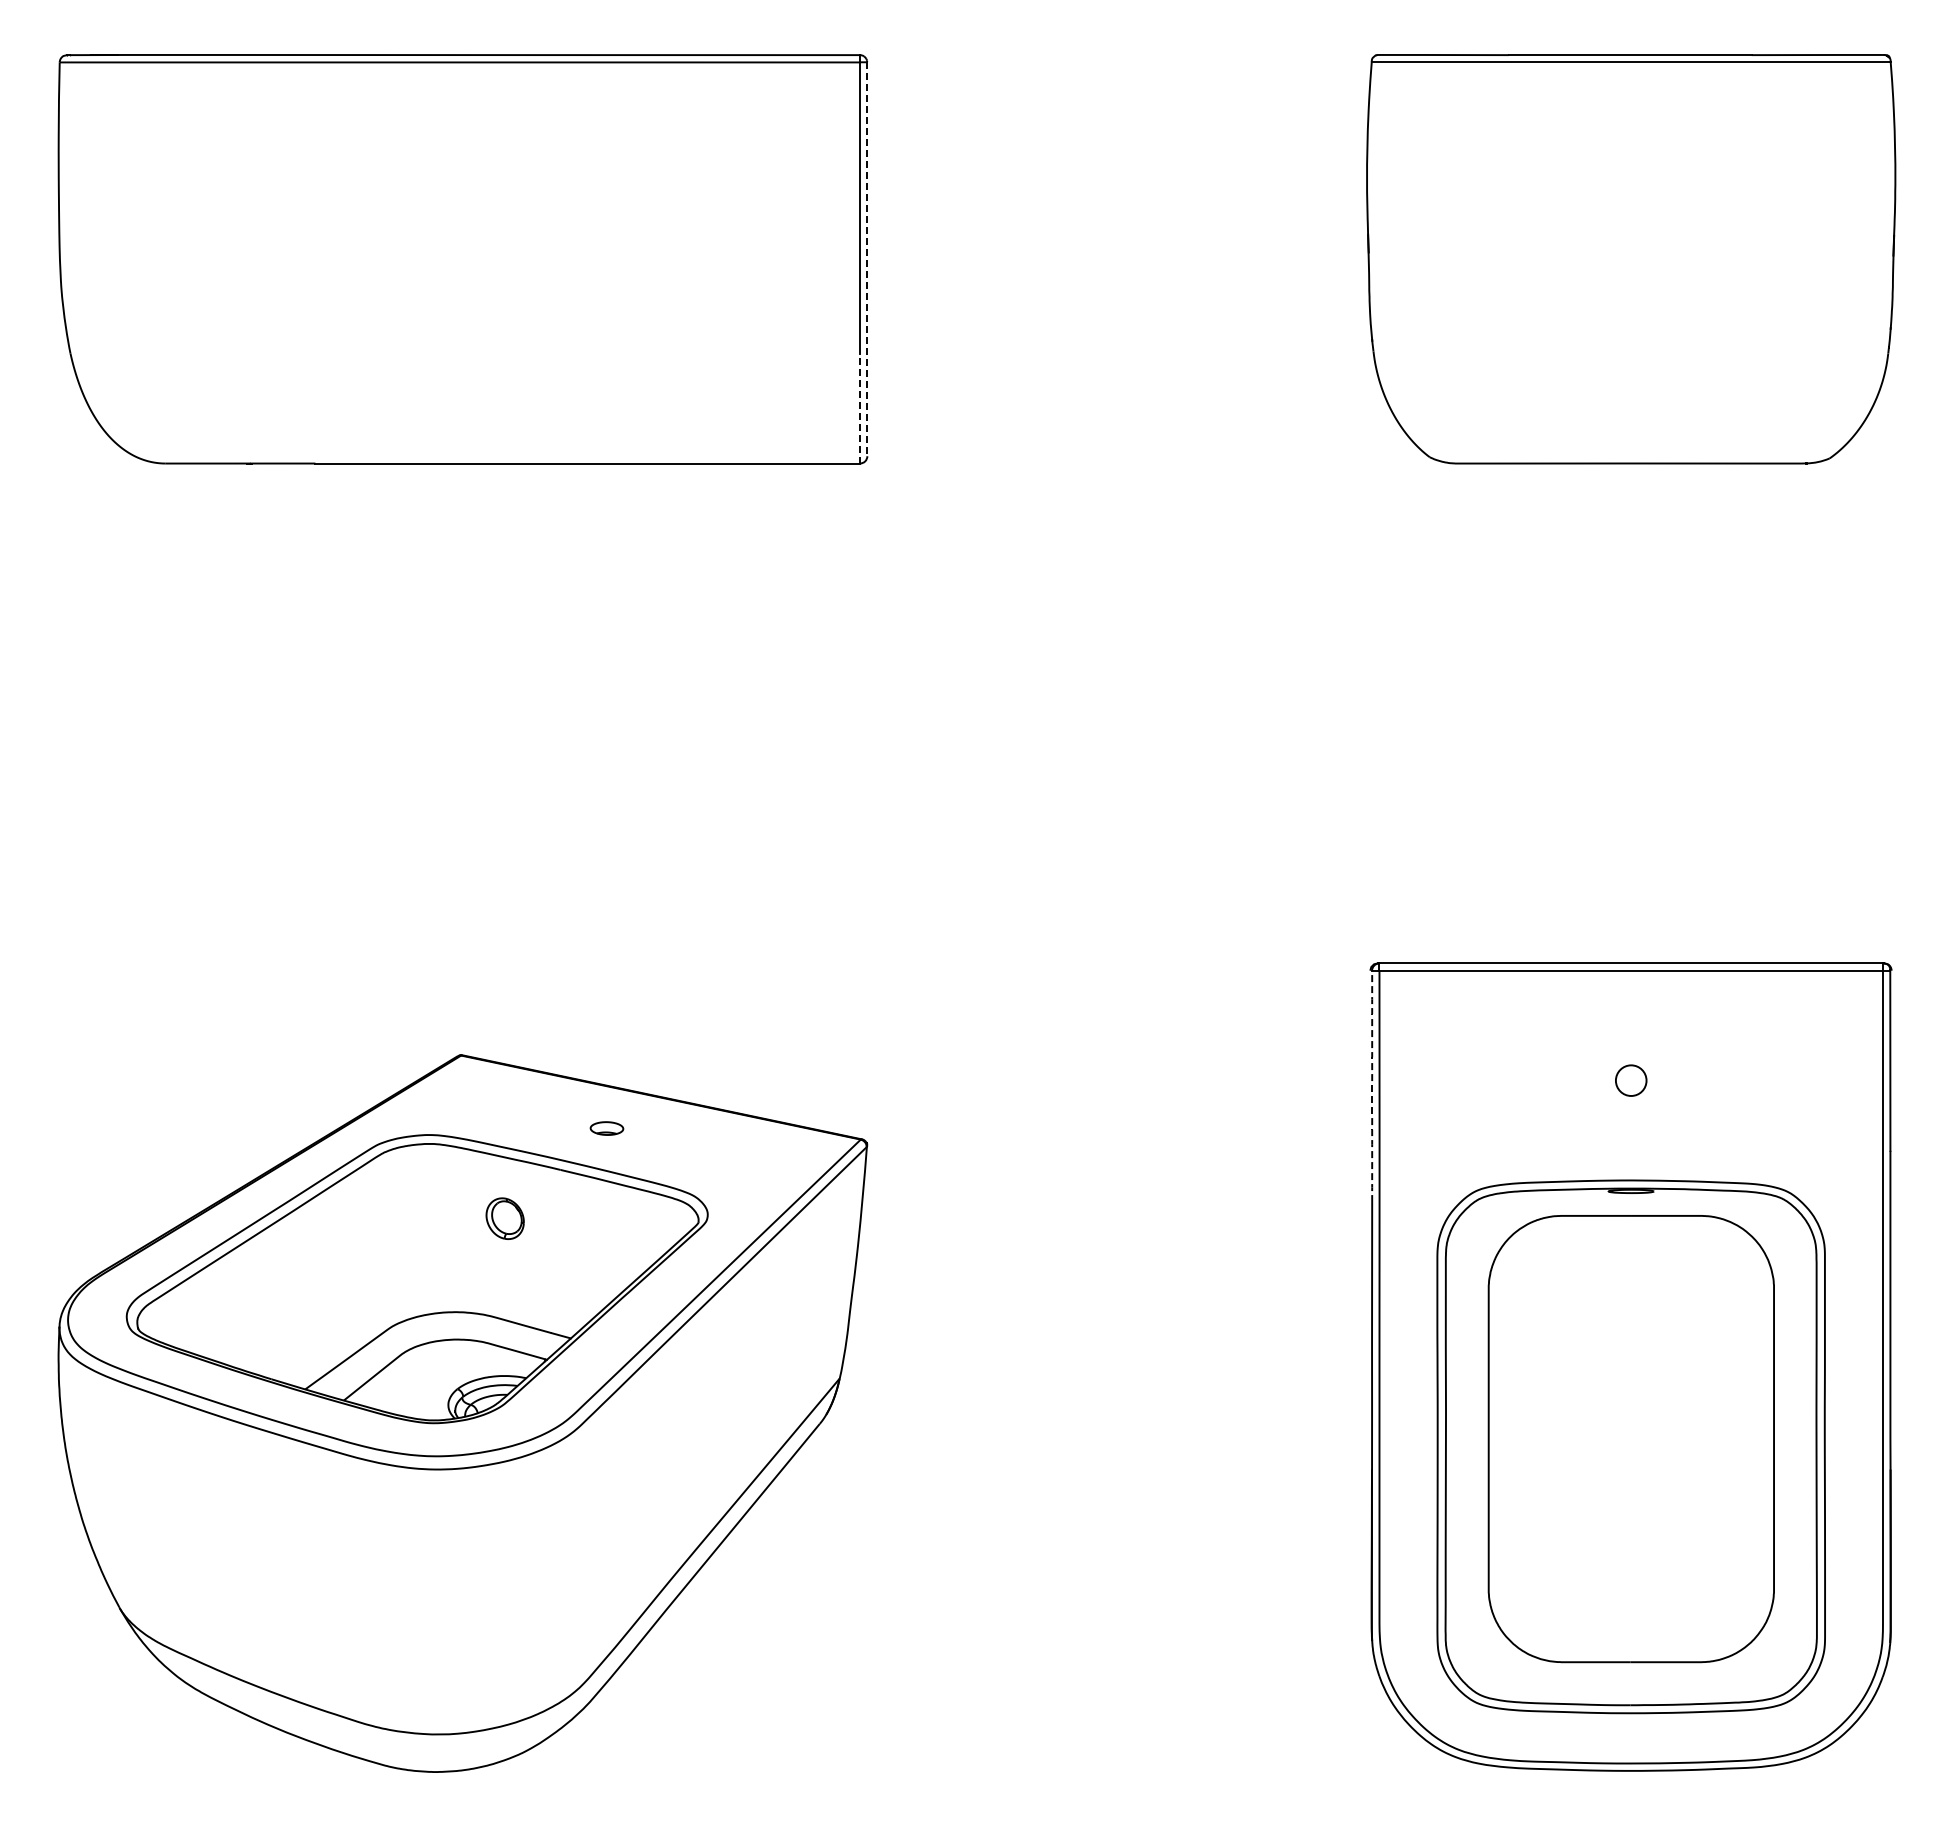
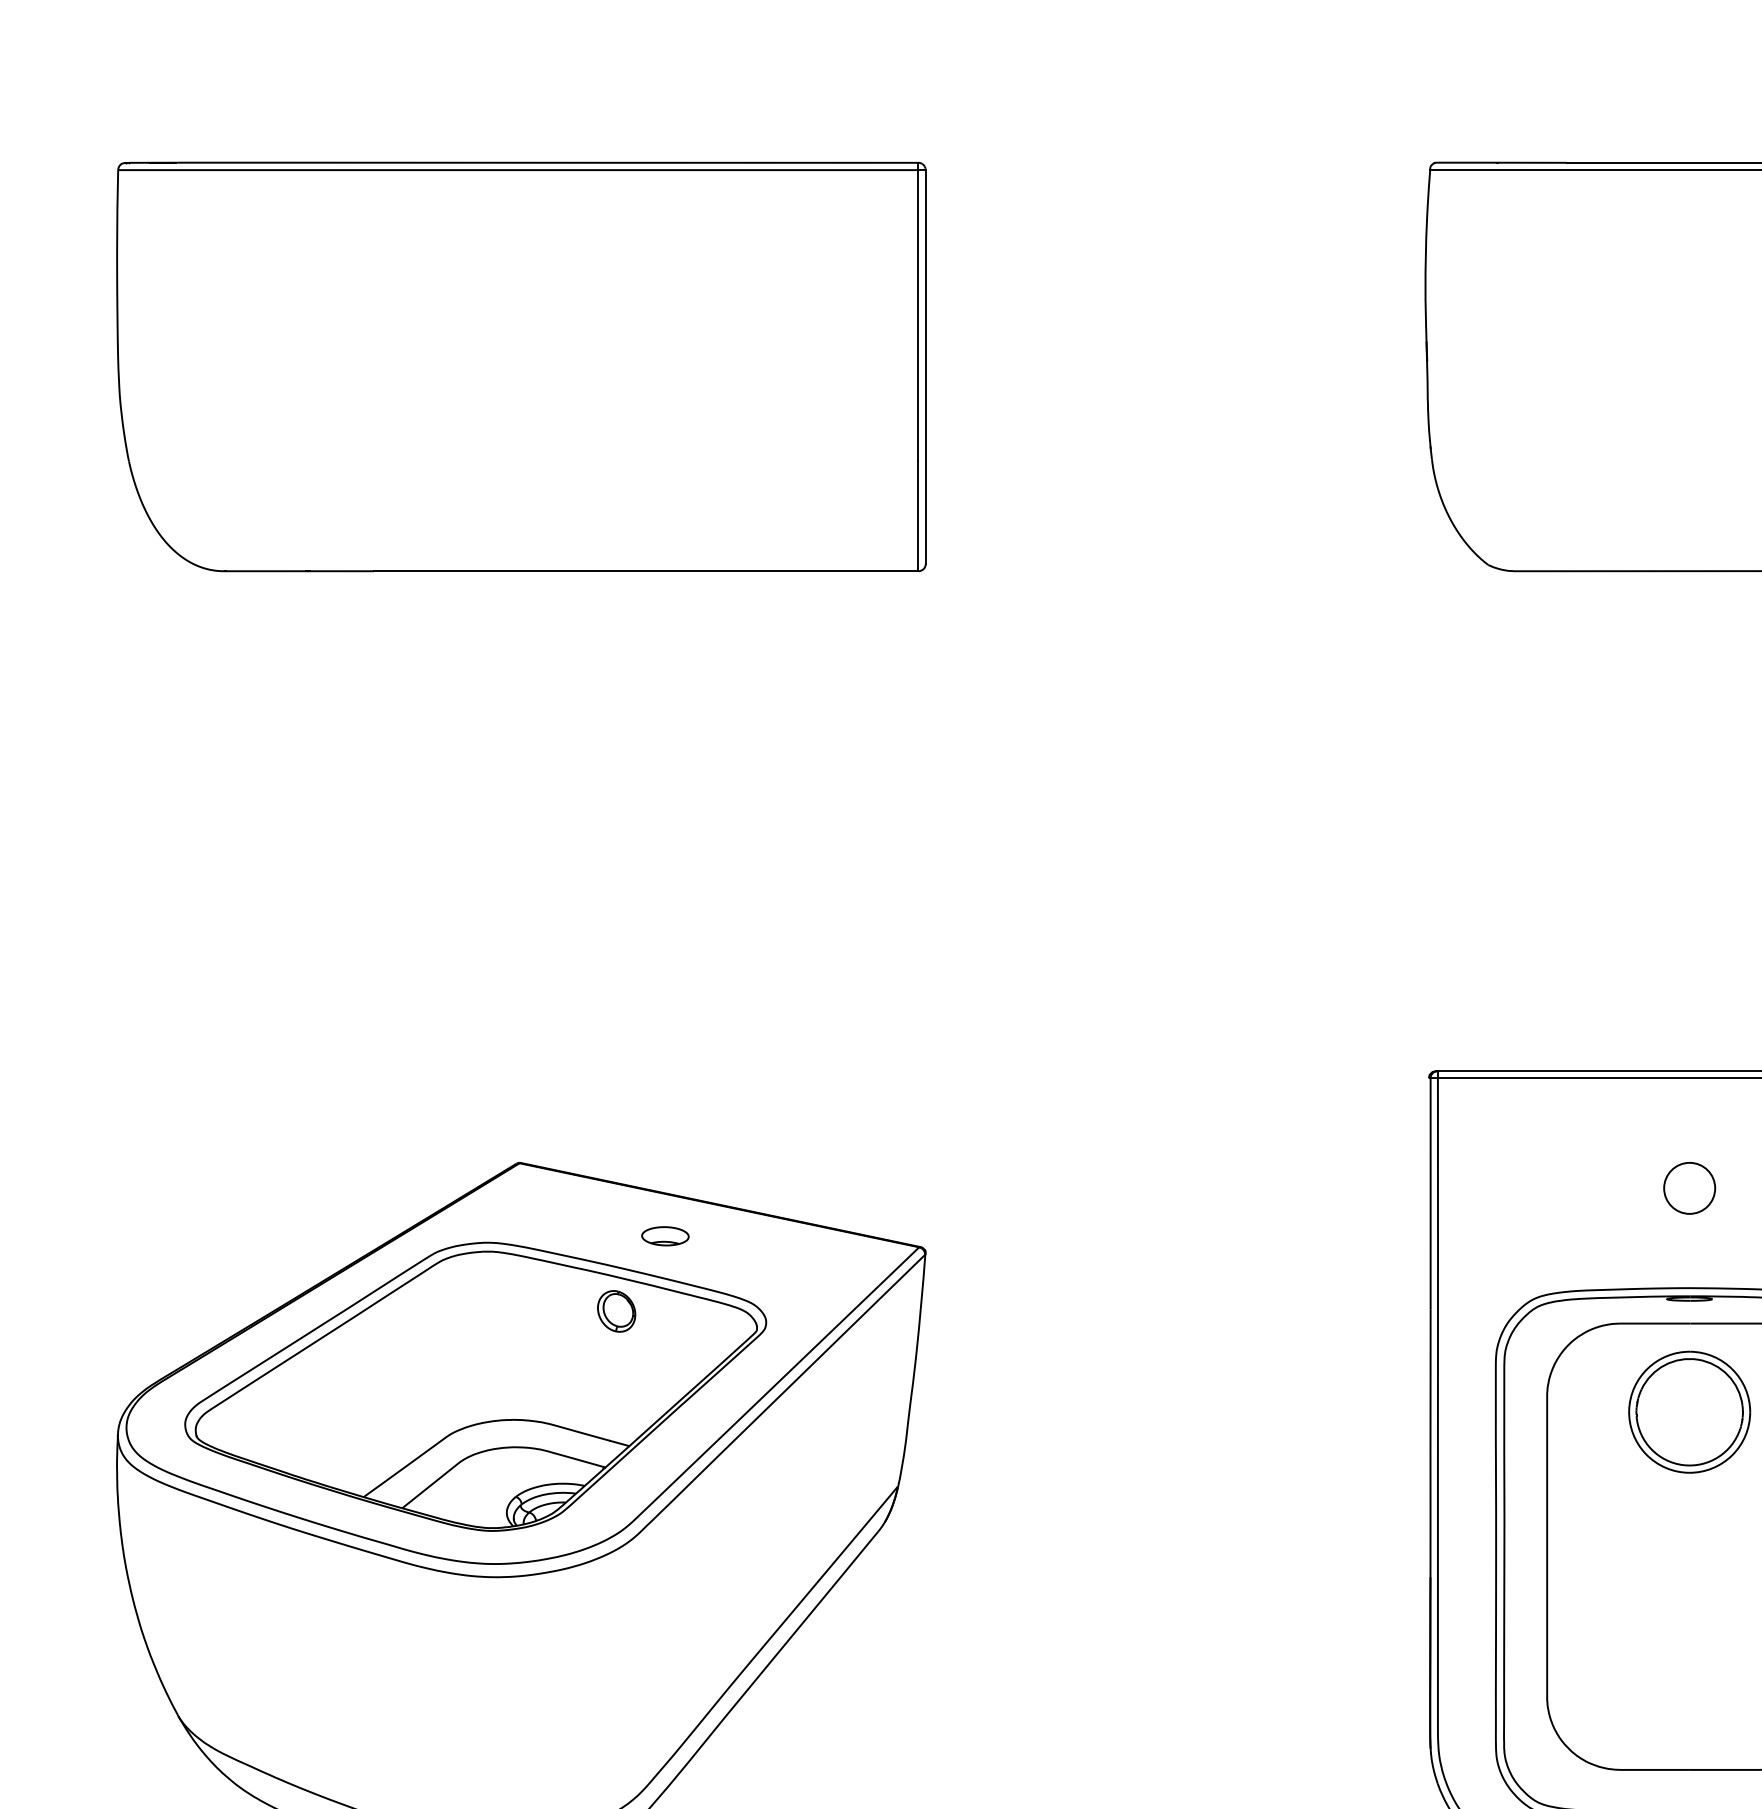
line: (867, 259) -> (925, 367), dashed -> solid
line: (859, 408) -> (917, 516), dashed -> solid
circle: (1630, 1080) -> (1688, 1188), size x1.67
arc: (1372, 1086) -> (1430, 1194), dashed -> solid
part: (606, 1128) -> (664, 1236), size x1.43
part: (504, 1218) -> (615, 1311), moved
part: (1630, 1304) -> (1688, 1412), added

